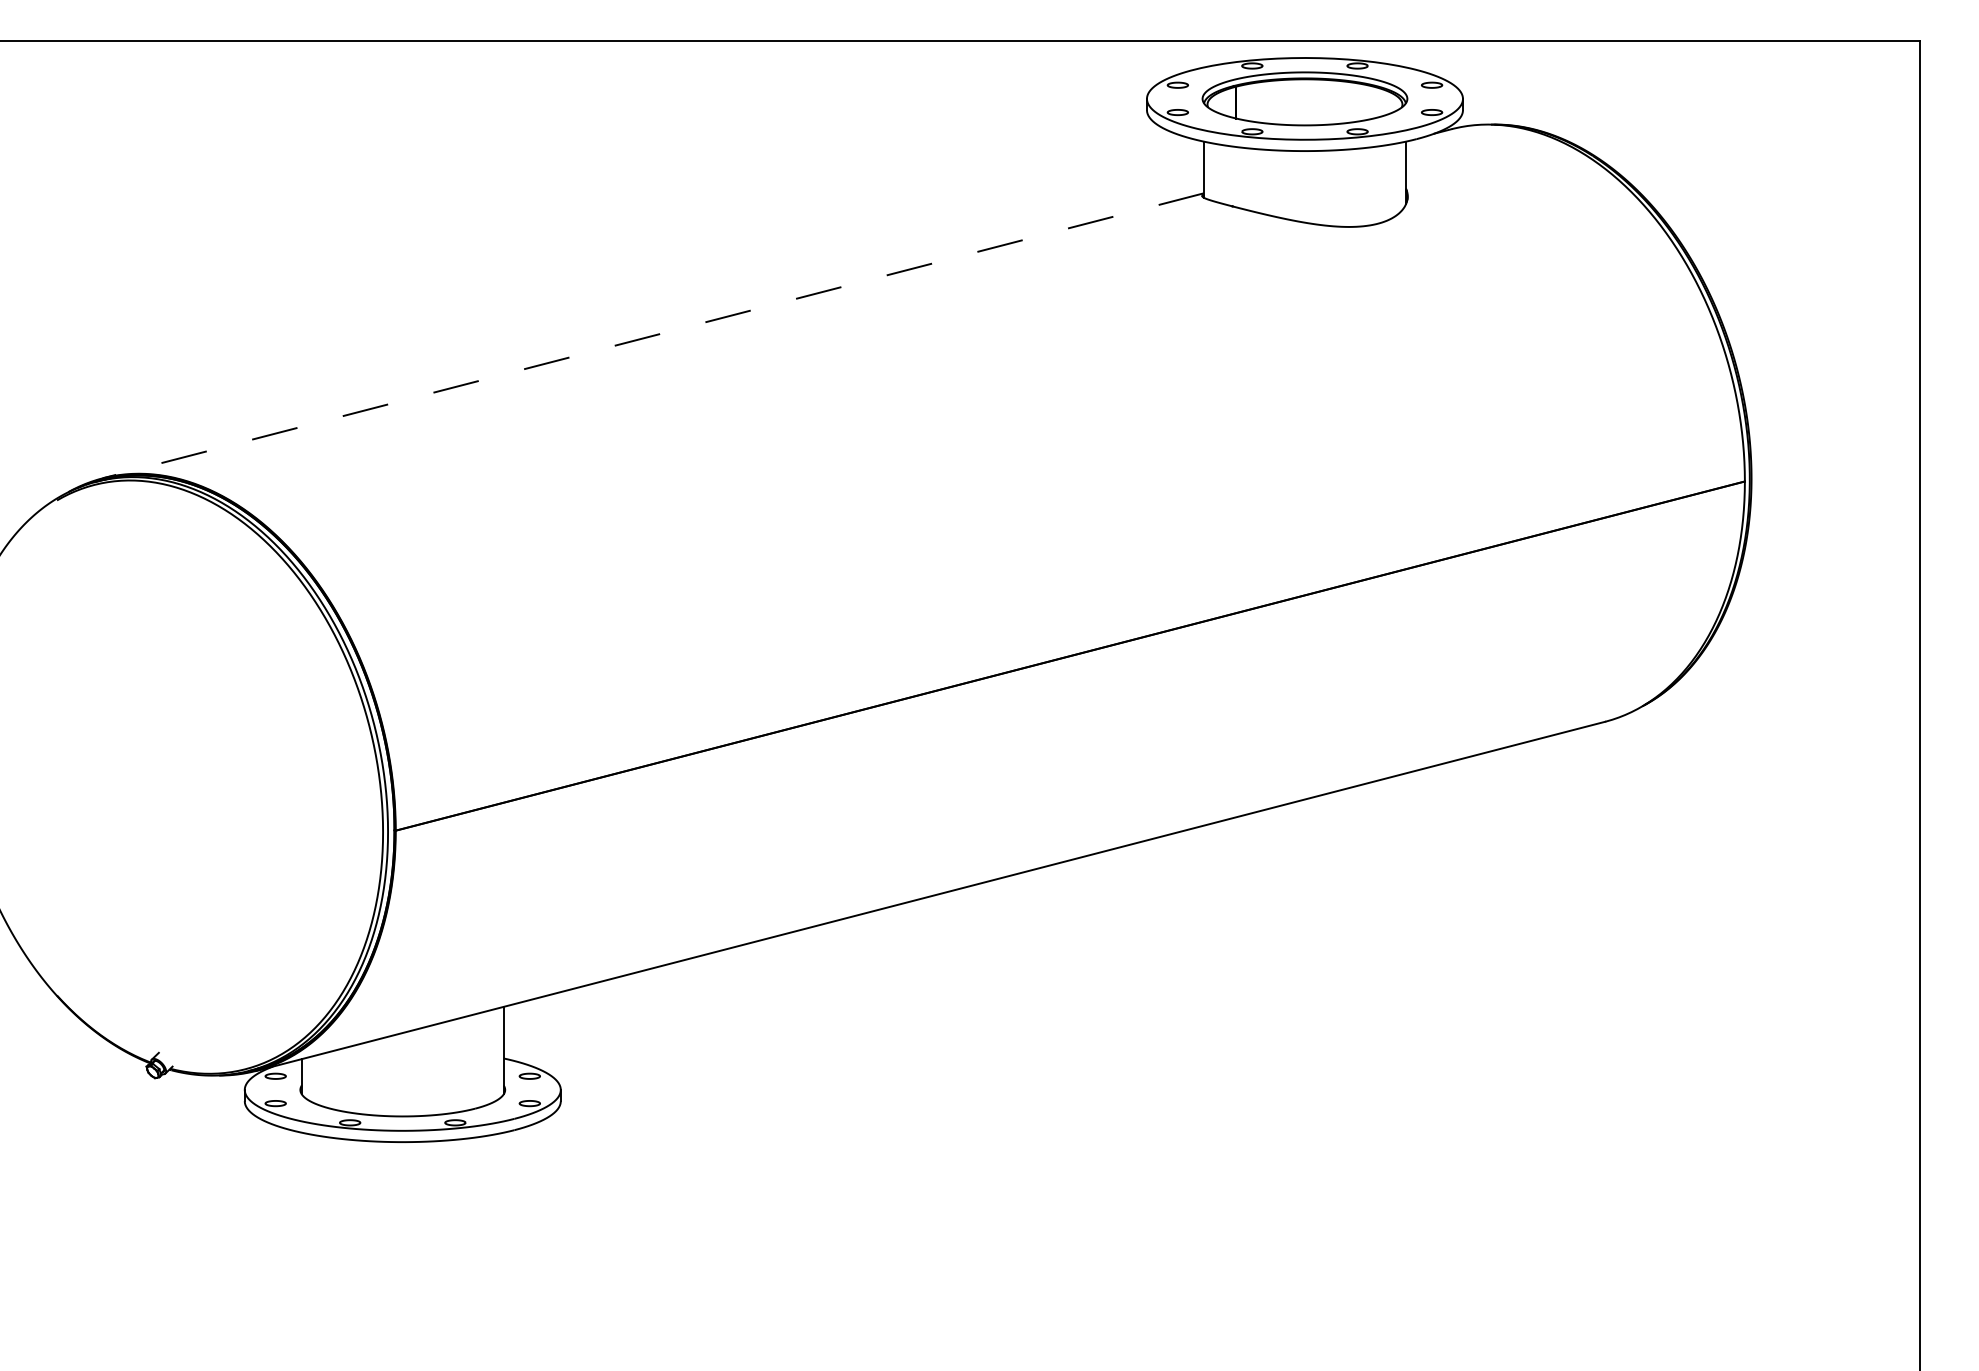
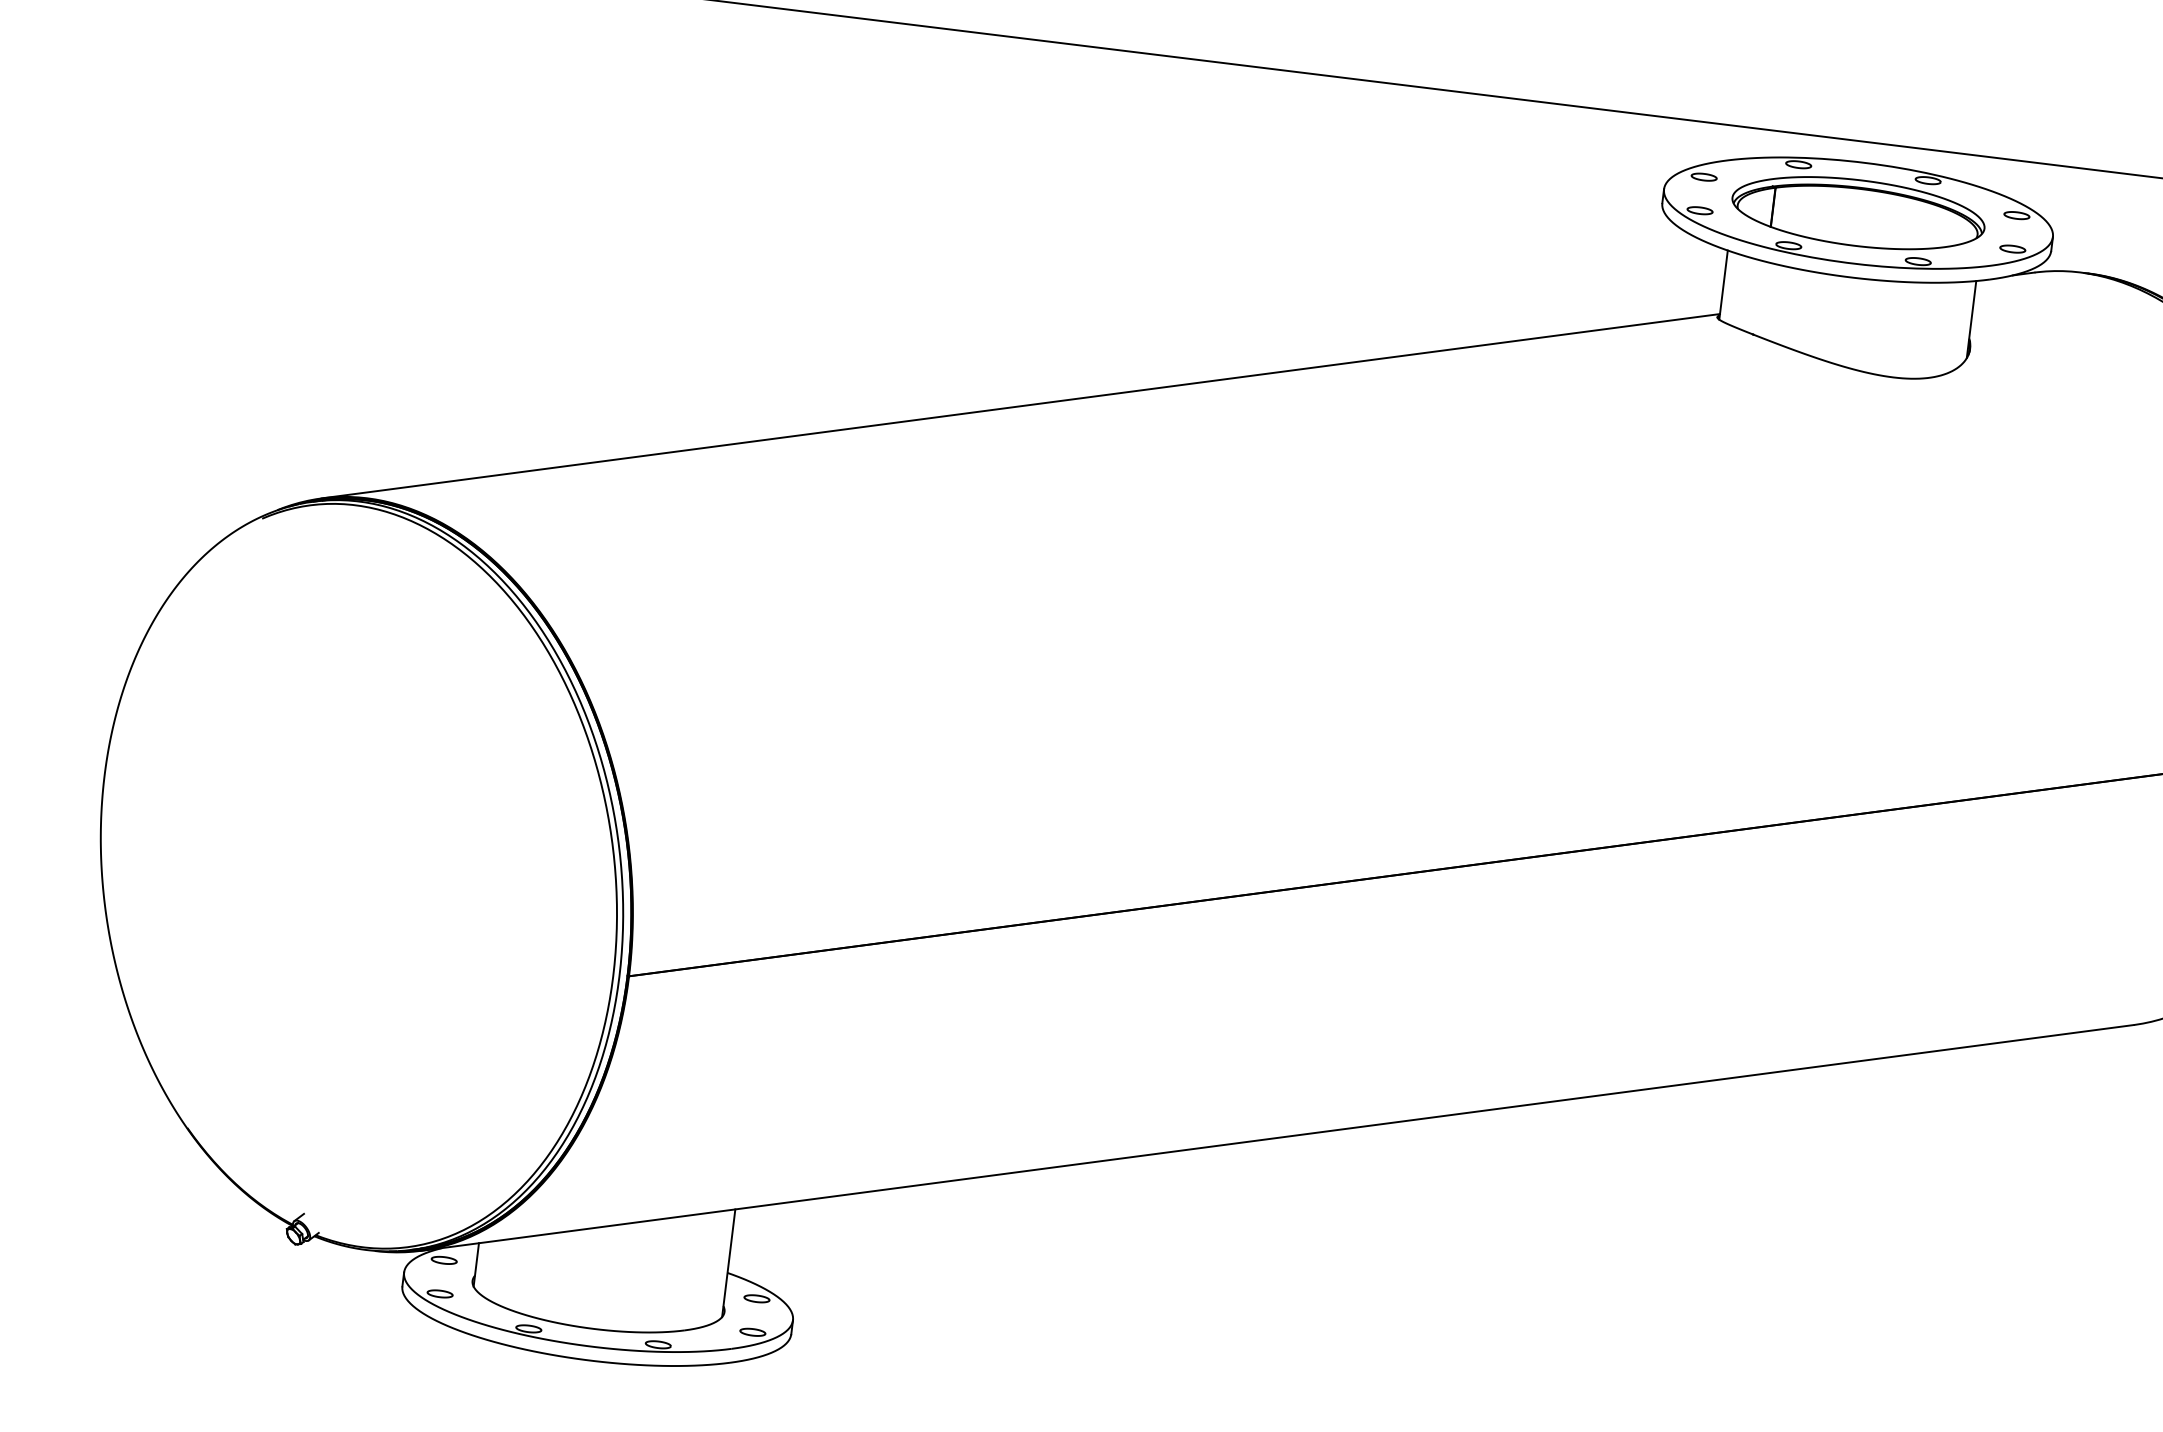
line: (653, 335) -> (1021, 405), dashed -> solid

